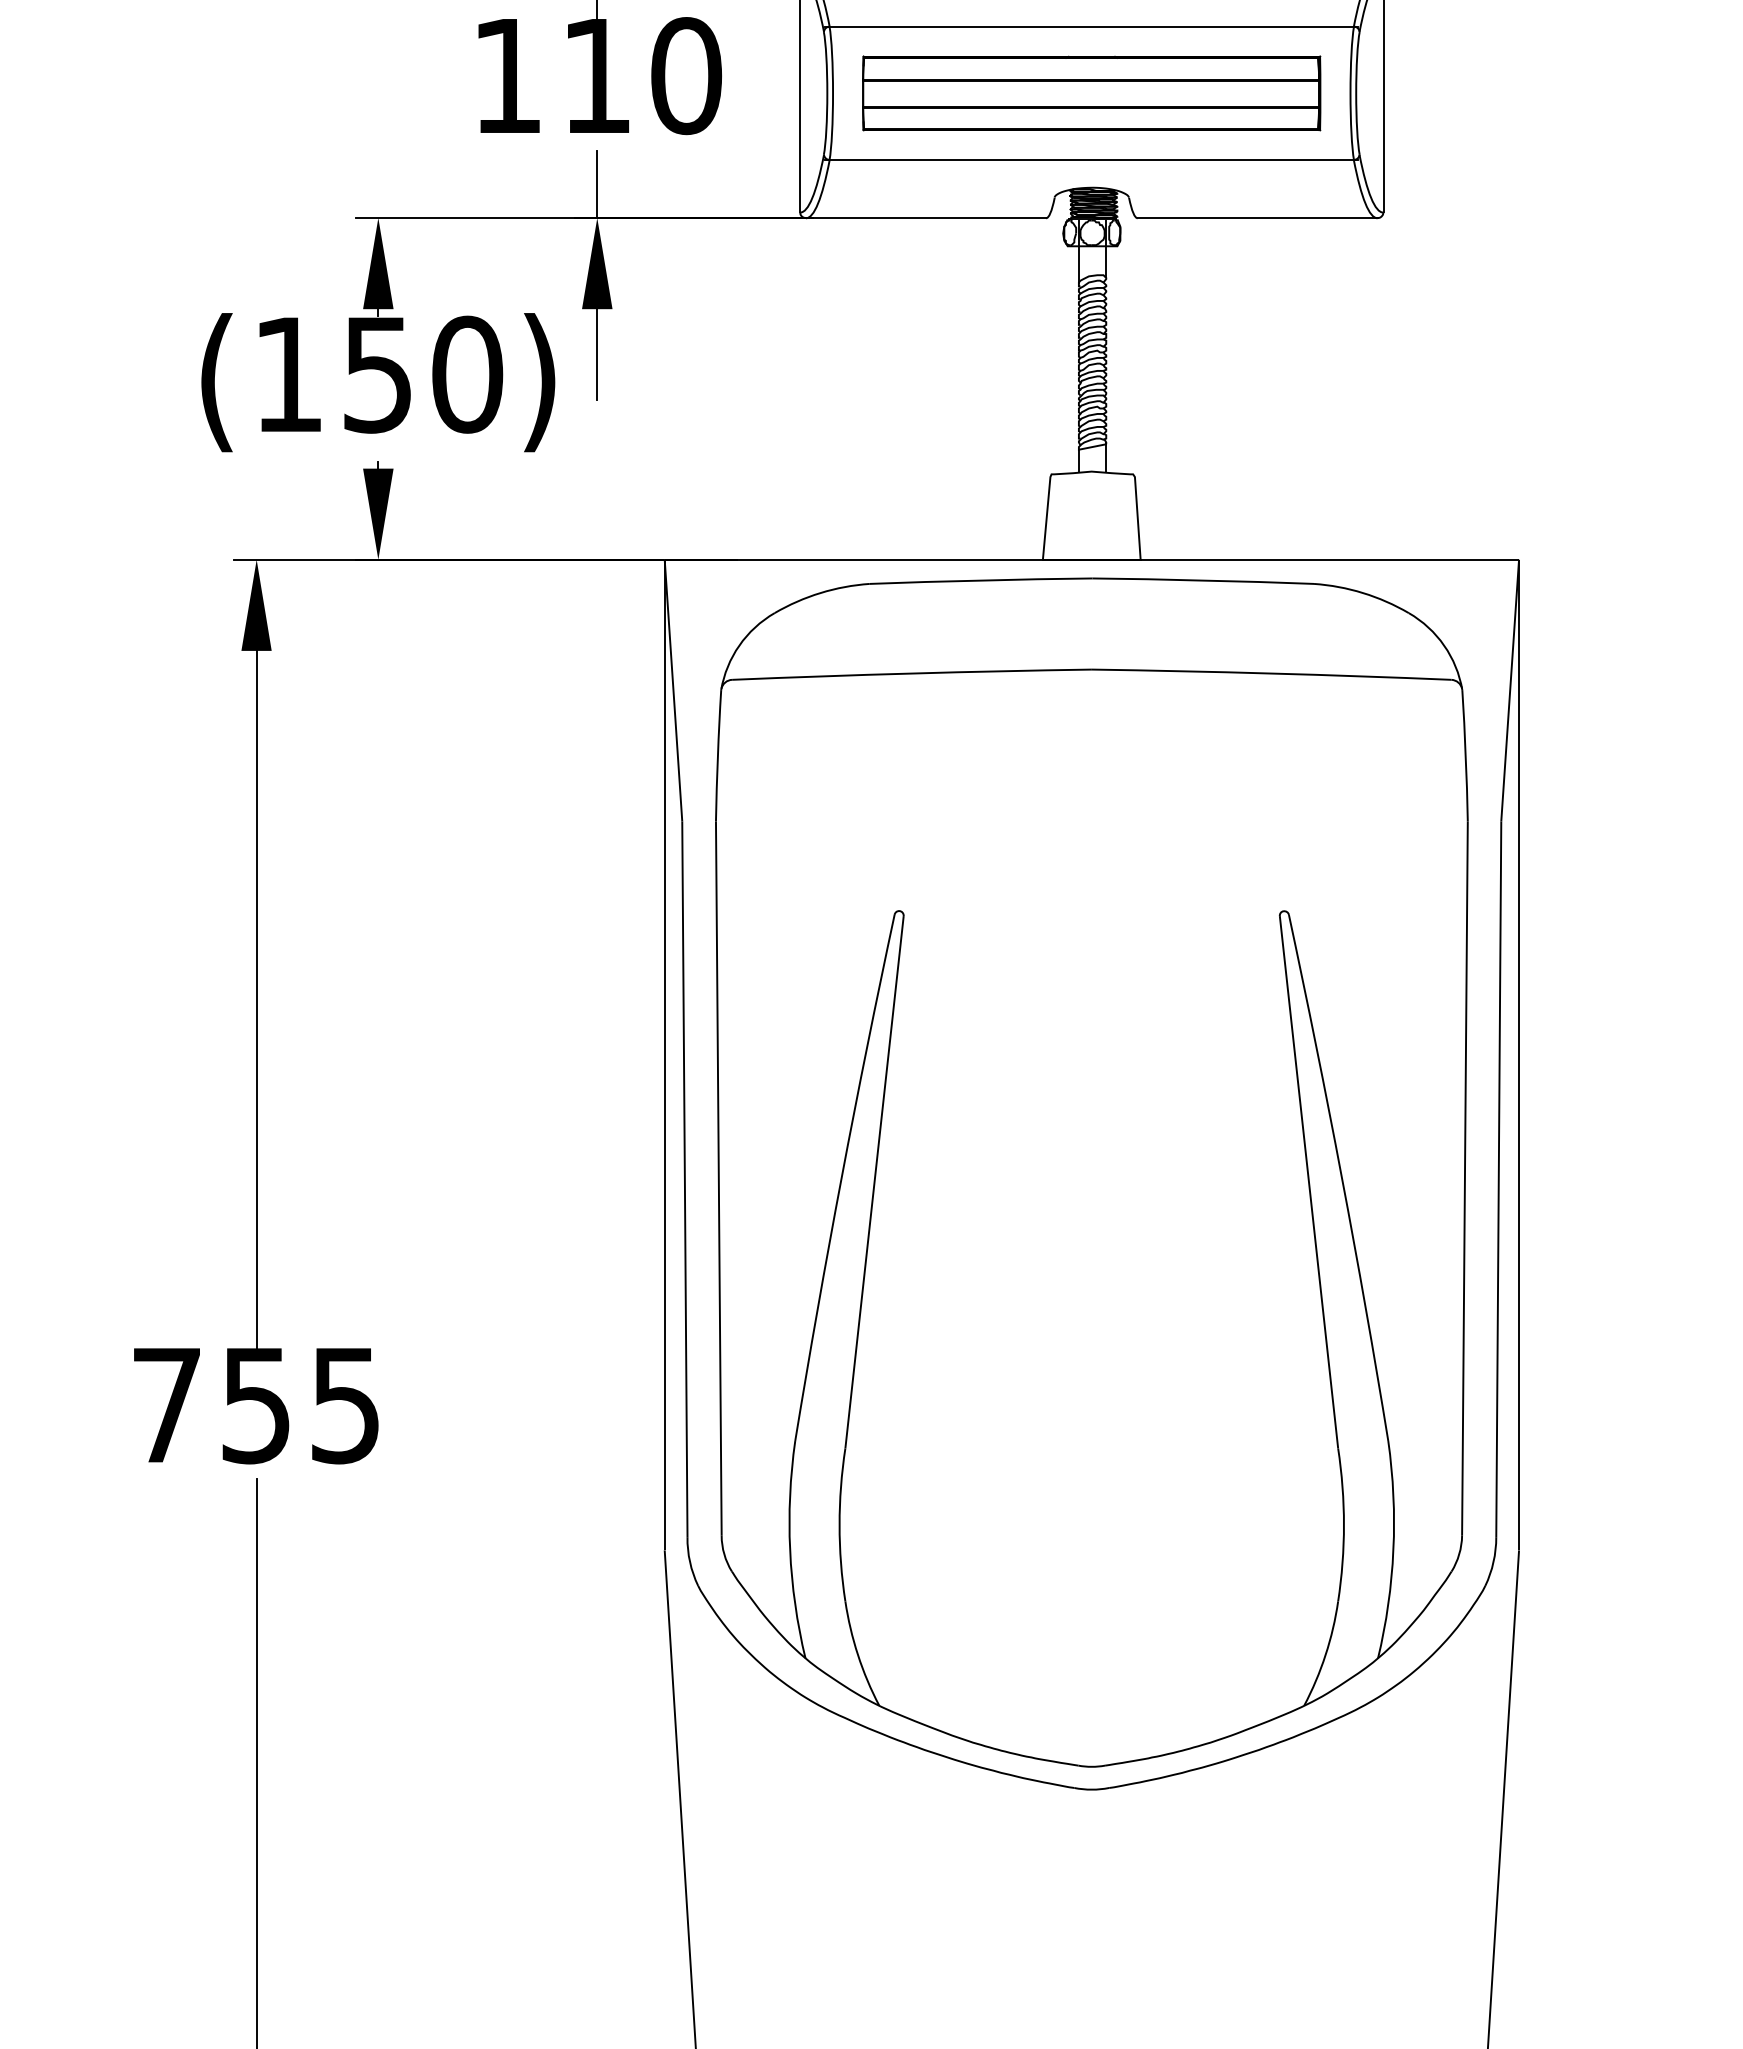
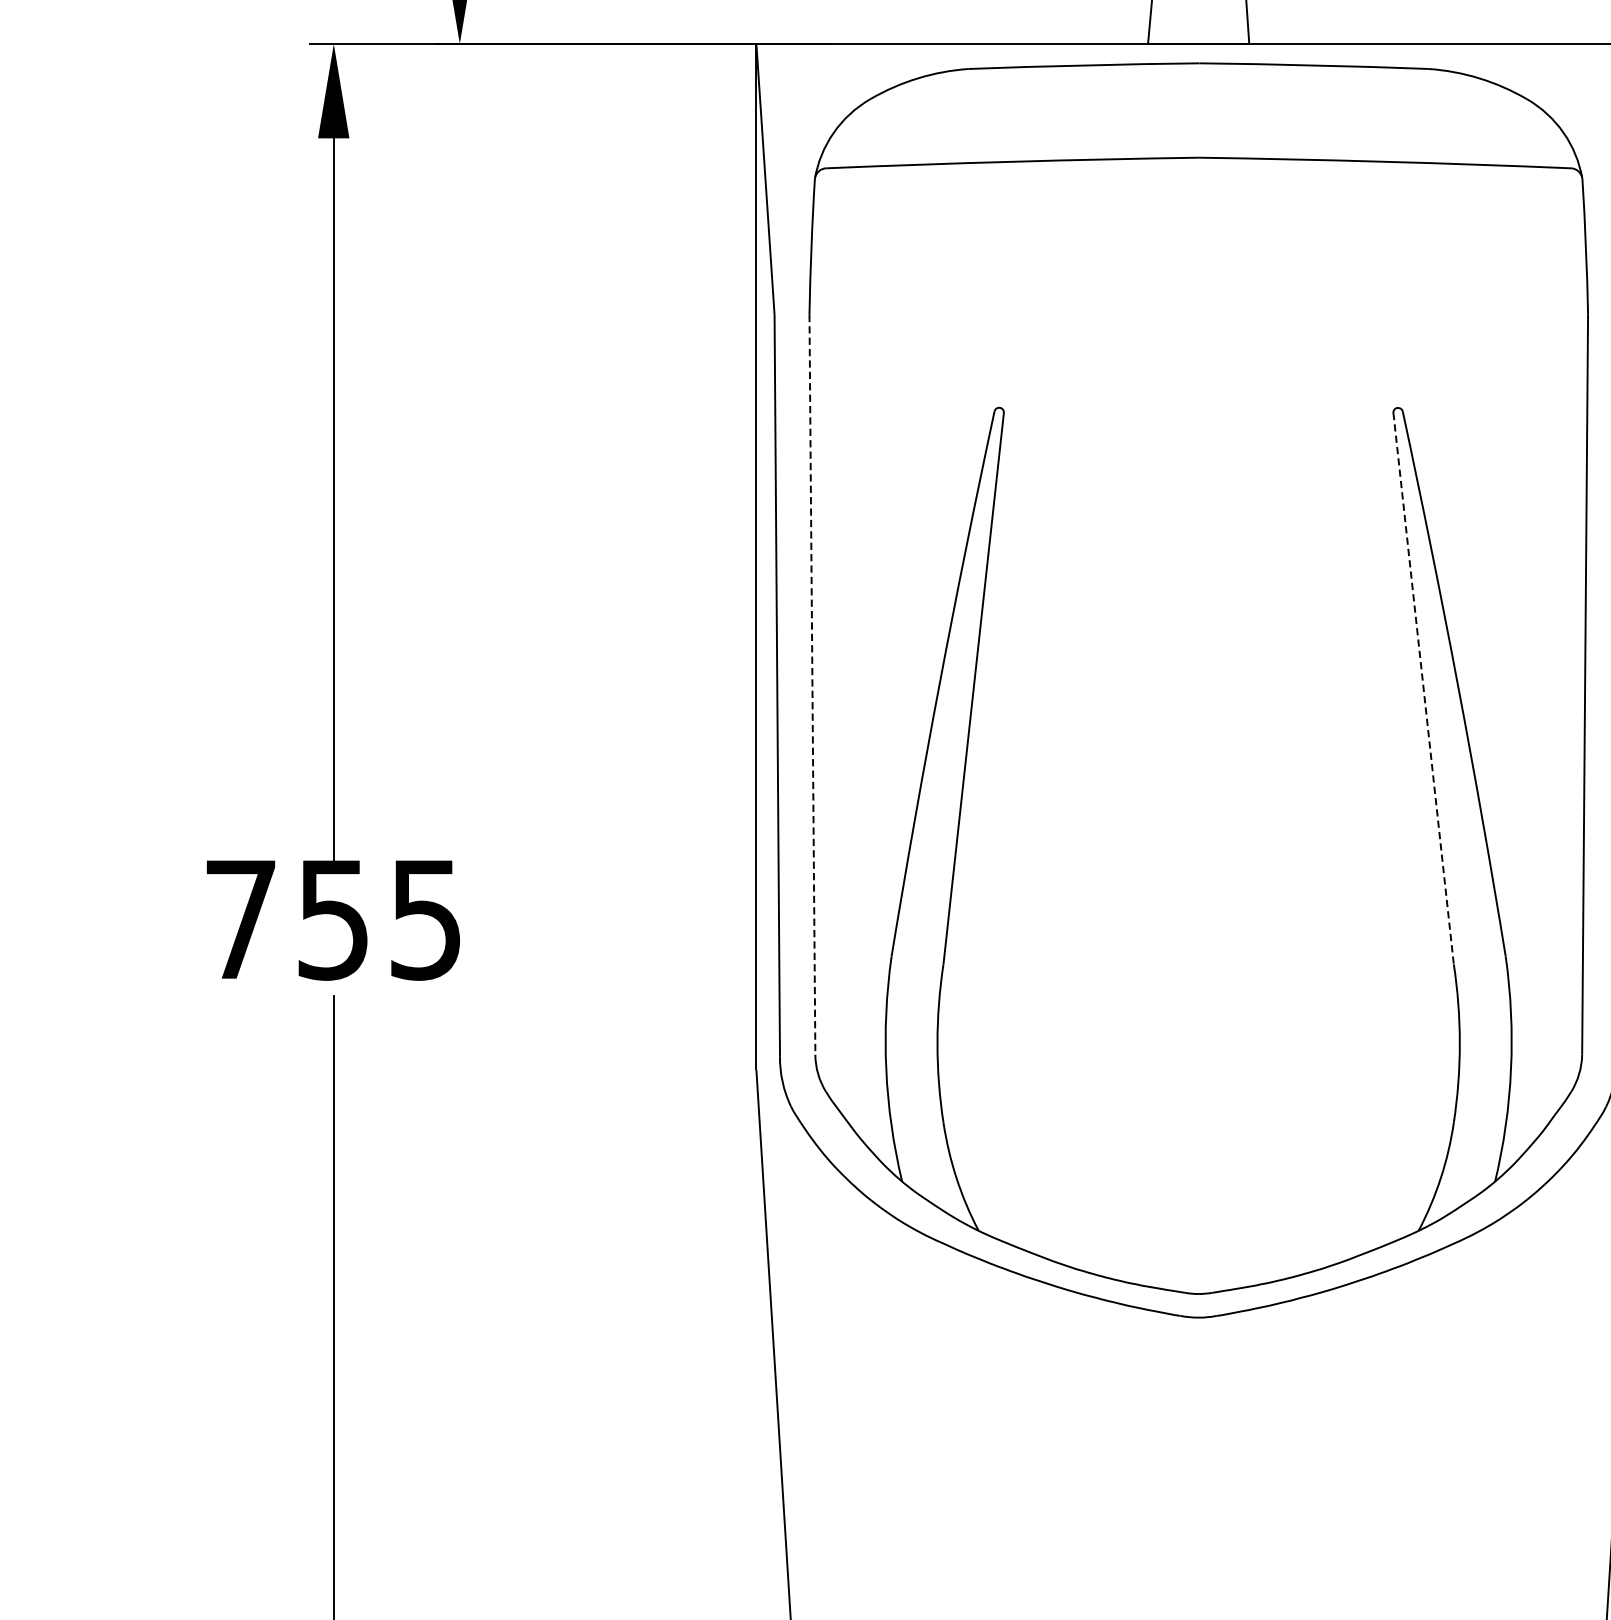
line: (718, 1179) -> (812, 685), solid -> dashed
line: (1309, 1182) -> (1424, 688), solid -> dashed

